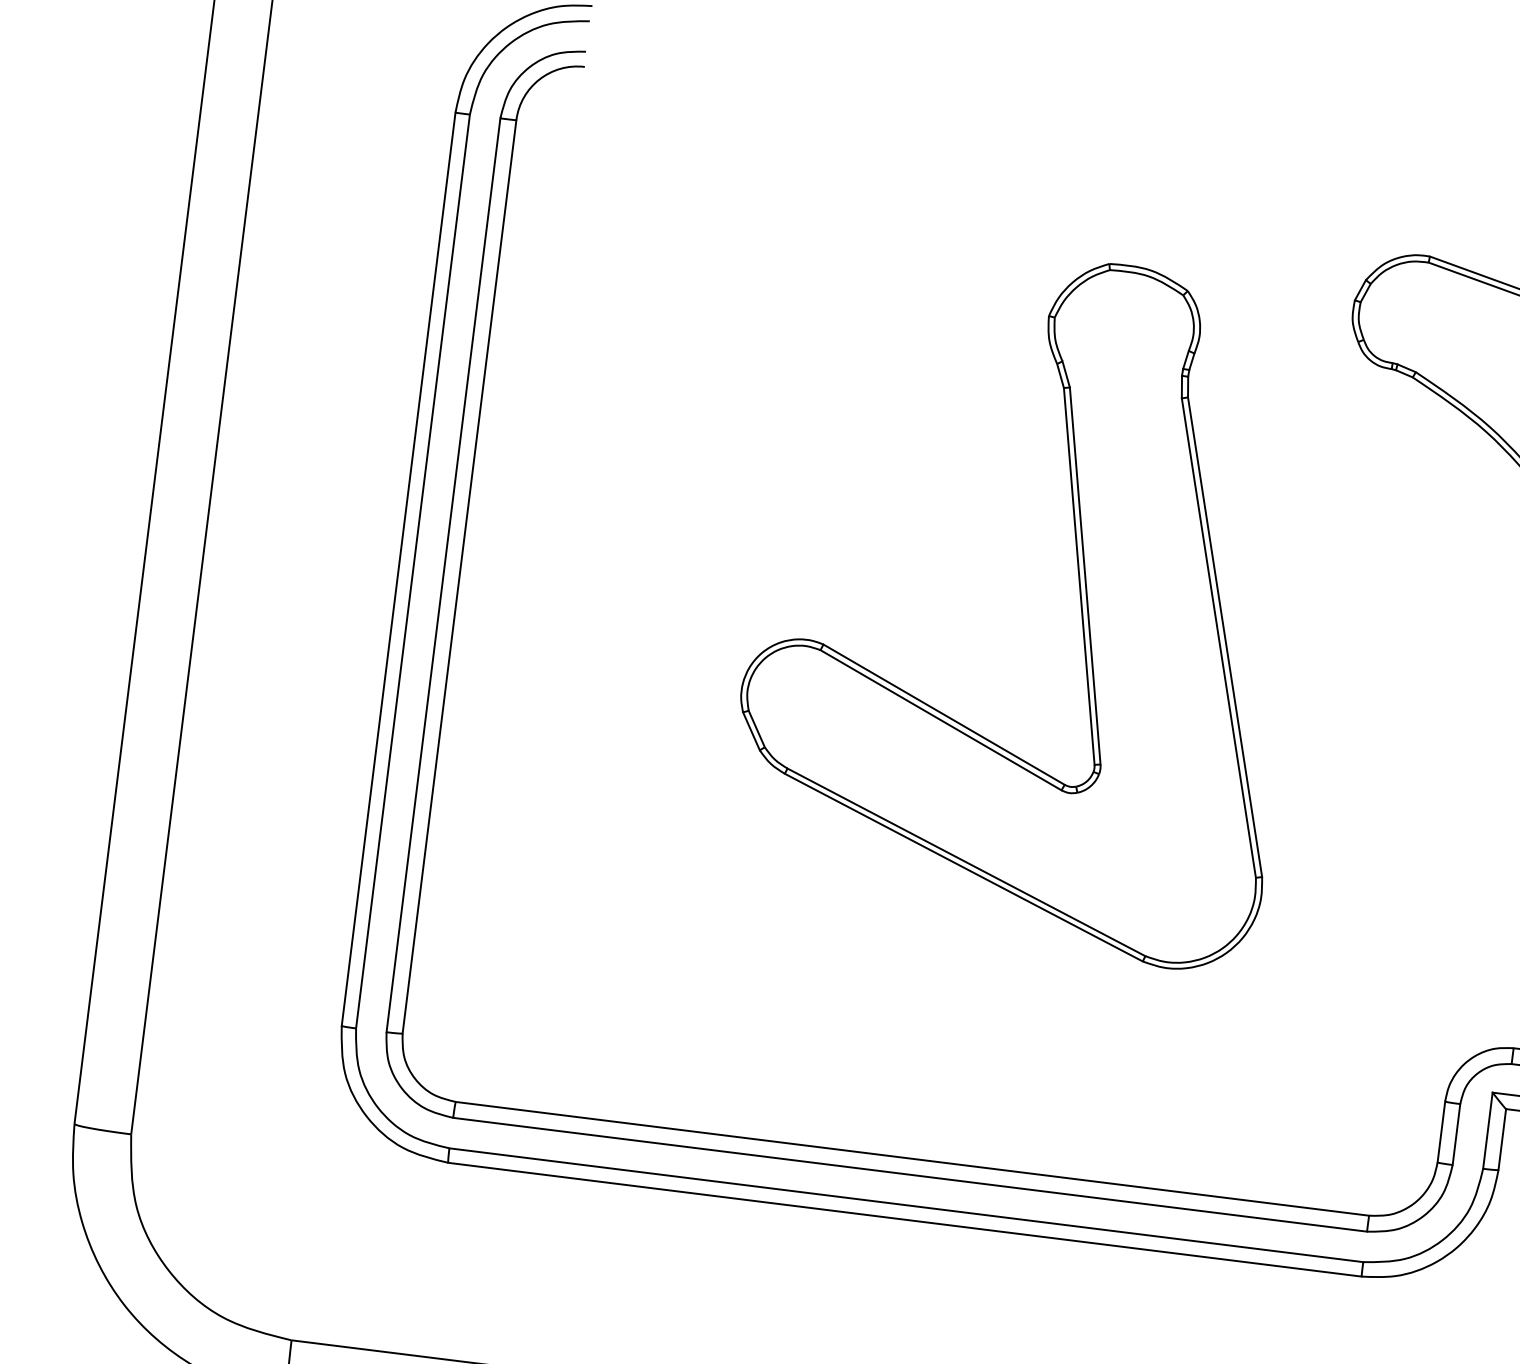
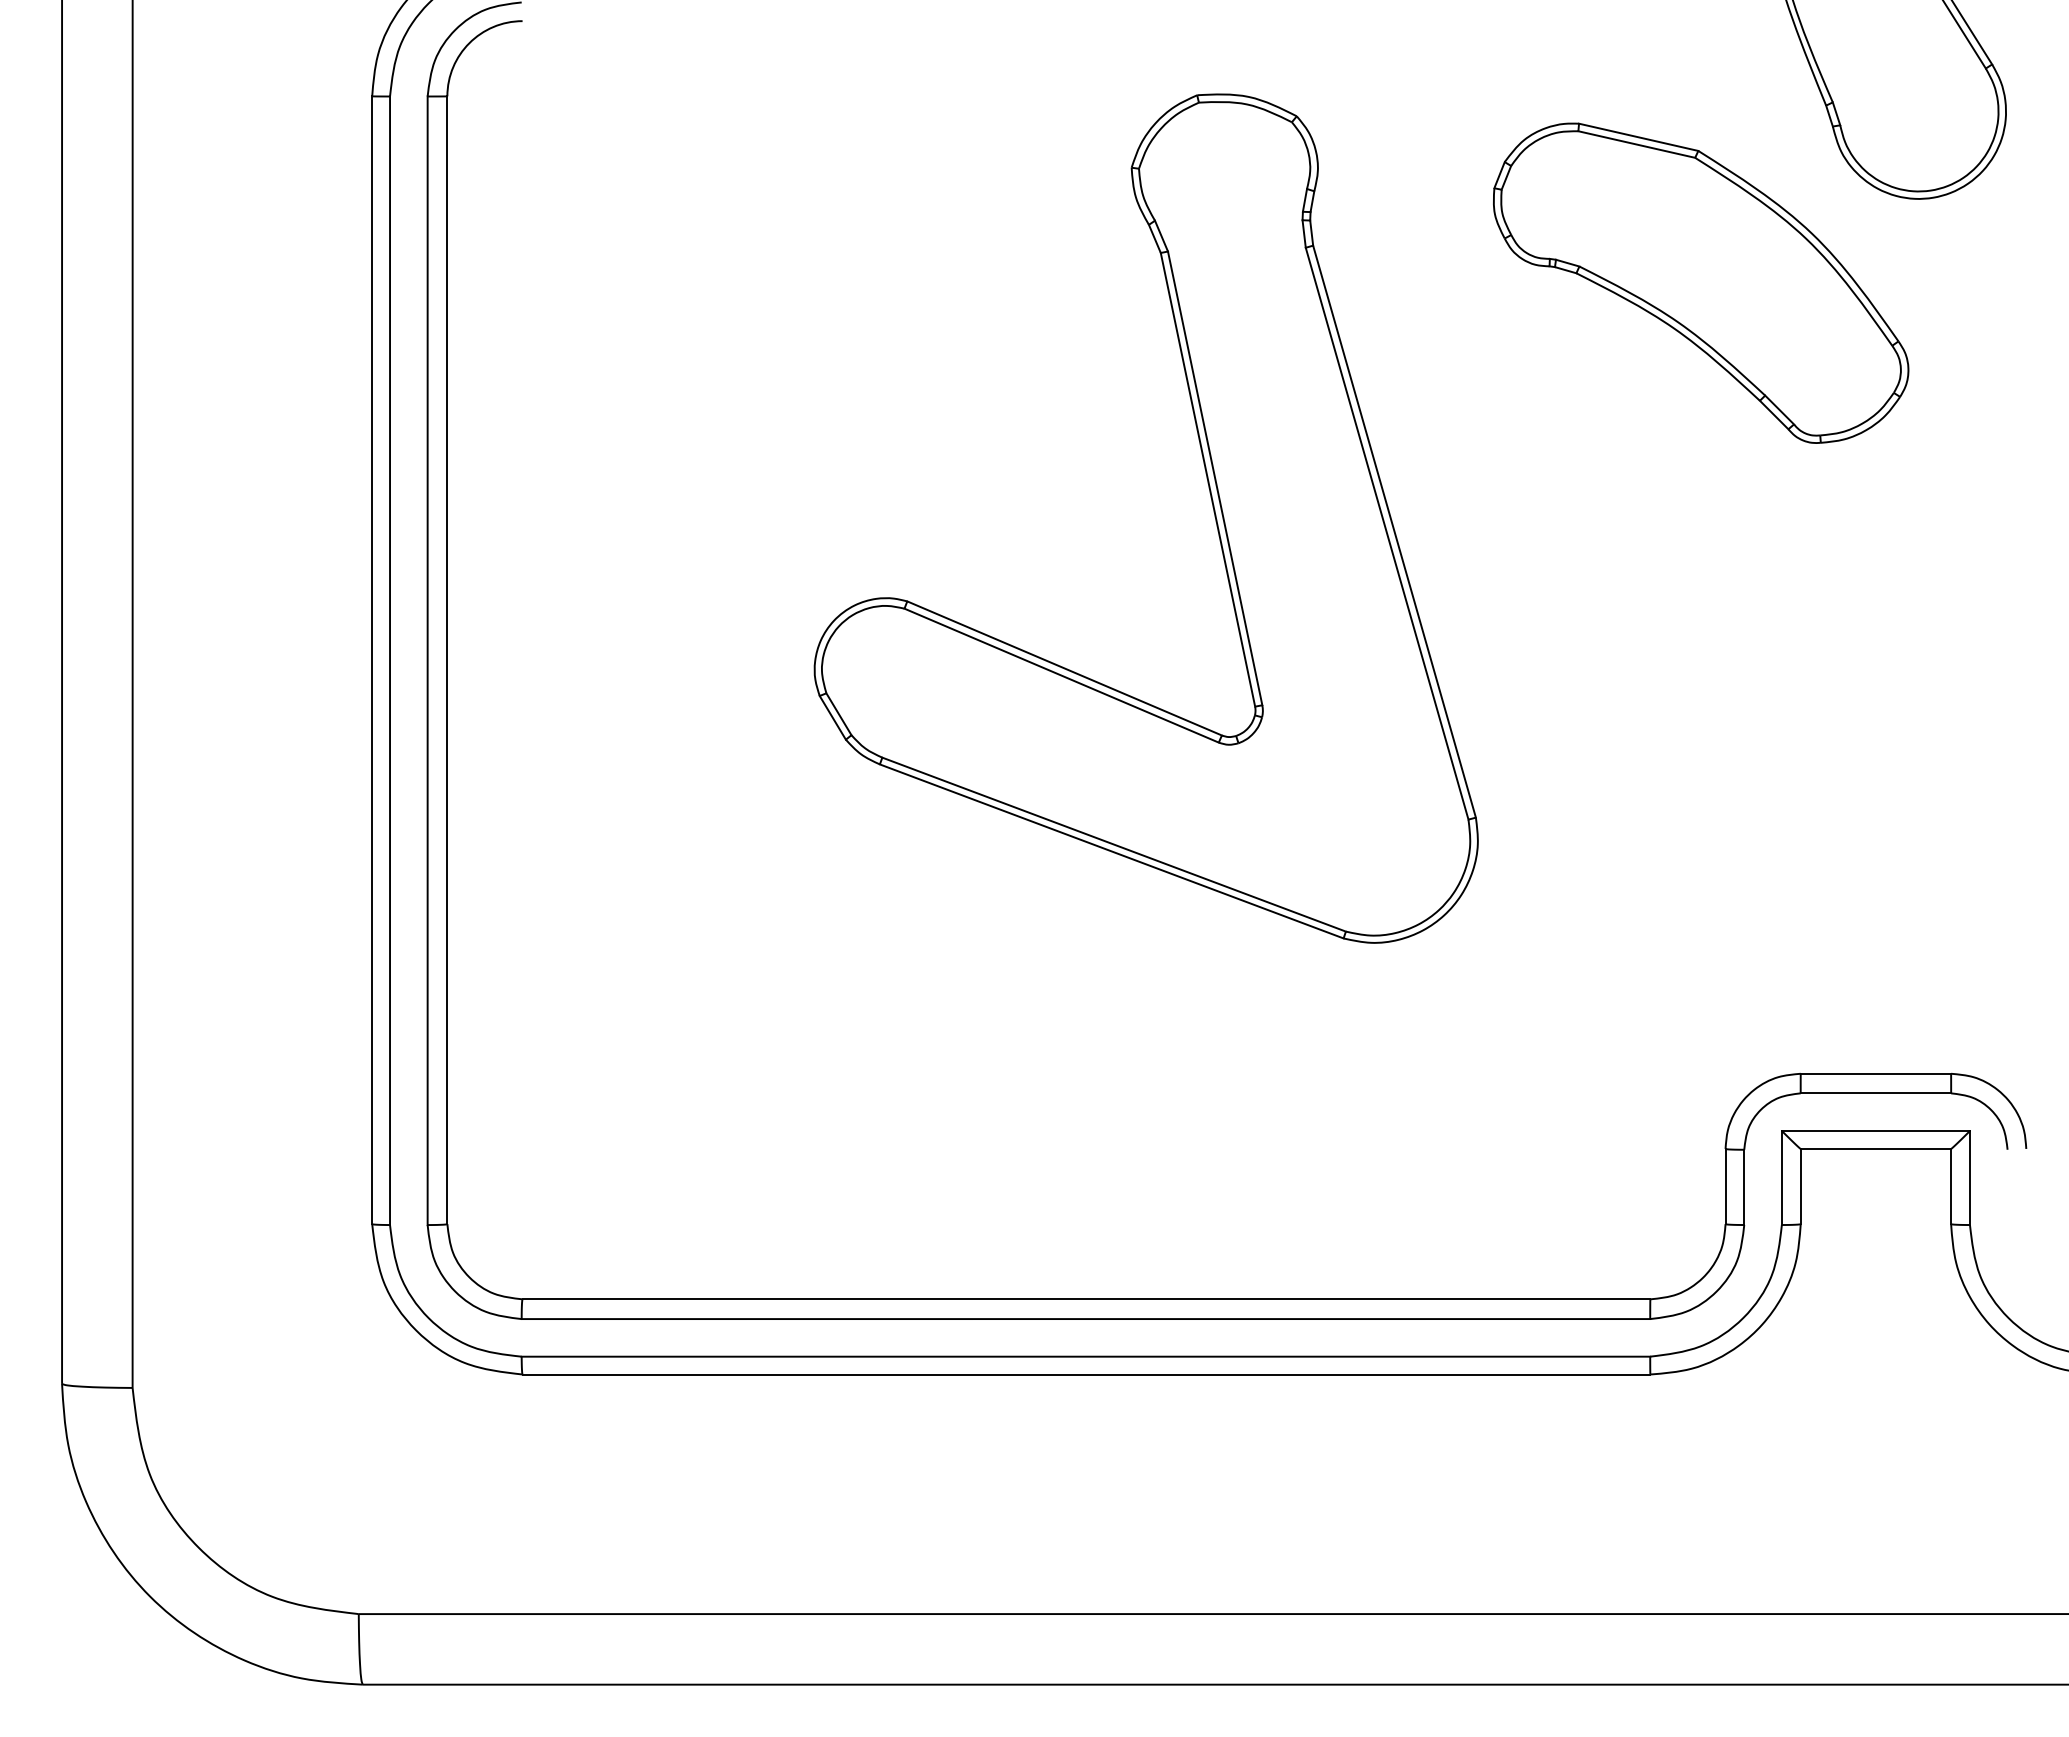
part: (1080, 599) -> (1212, 507), moved

